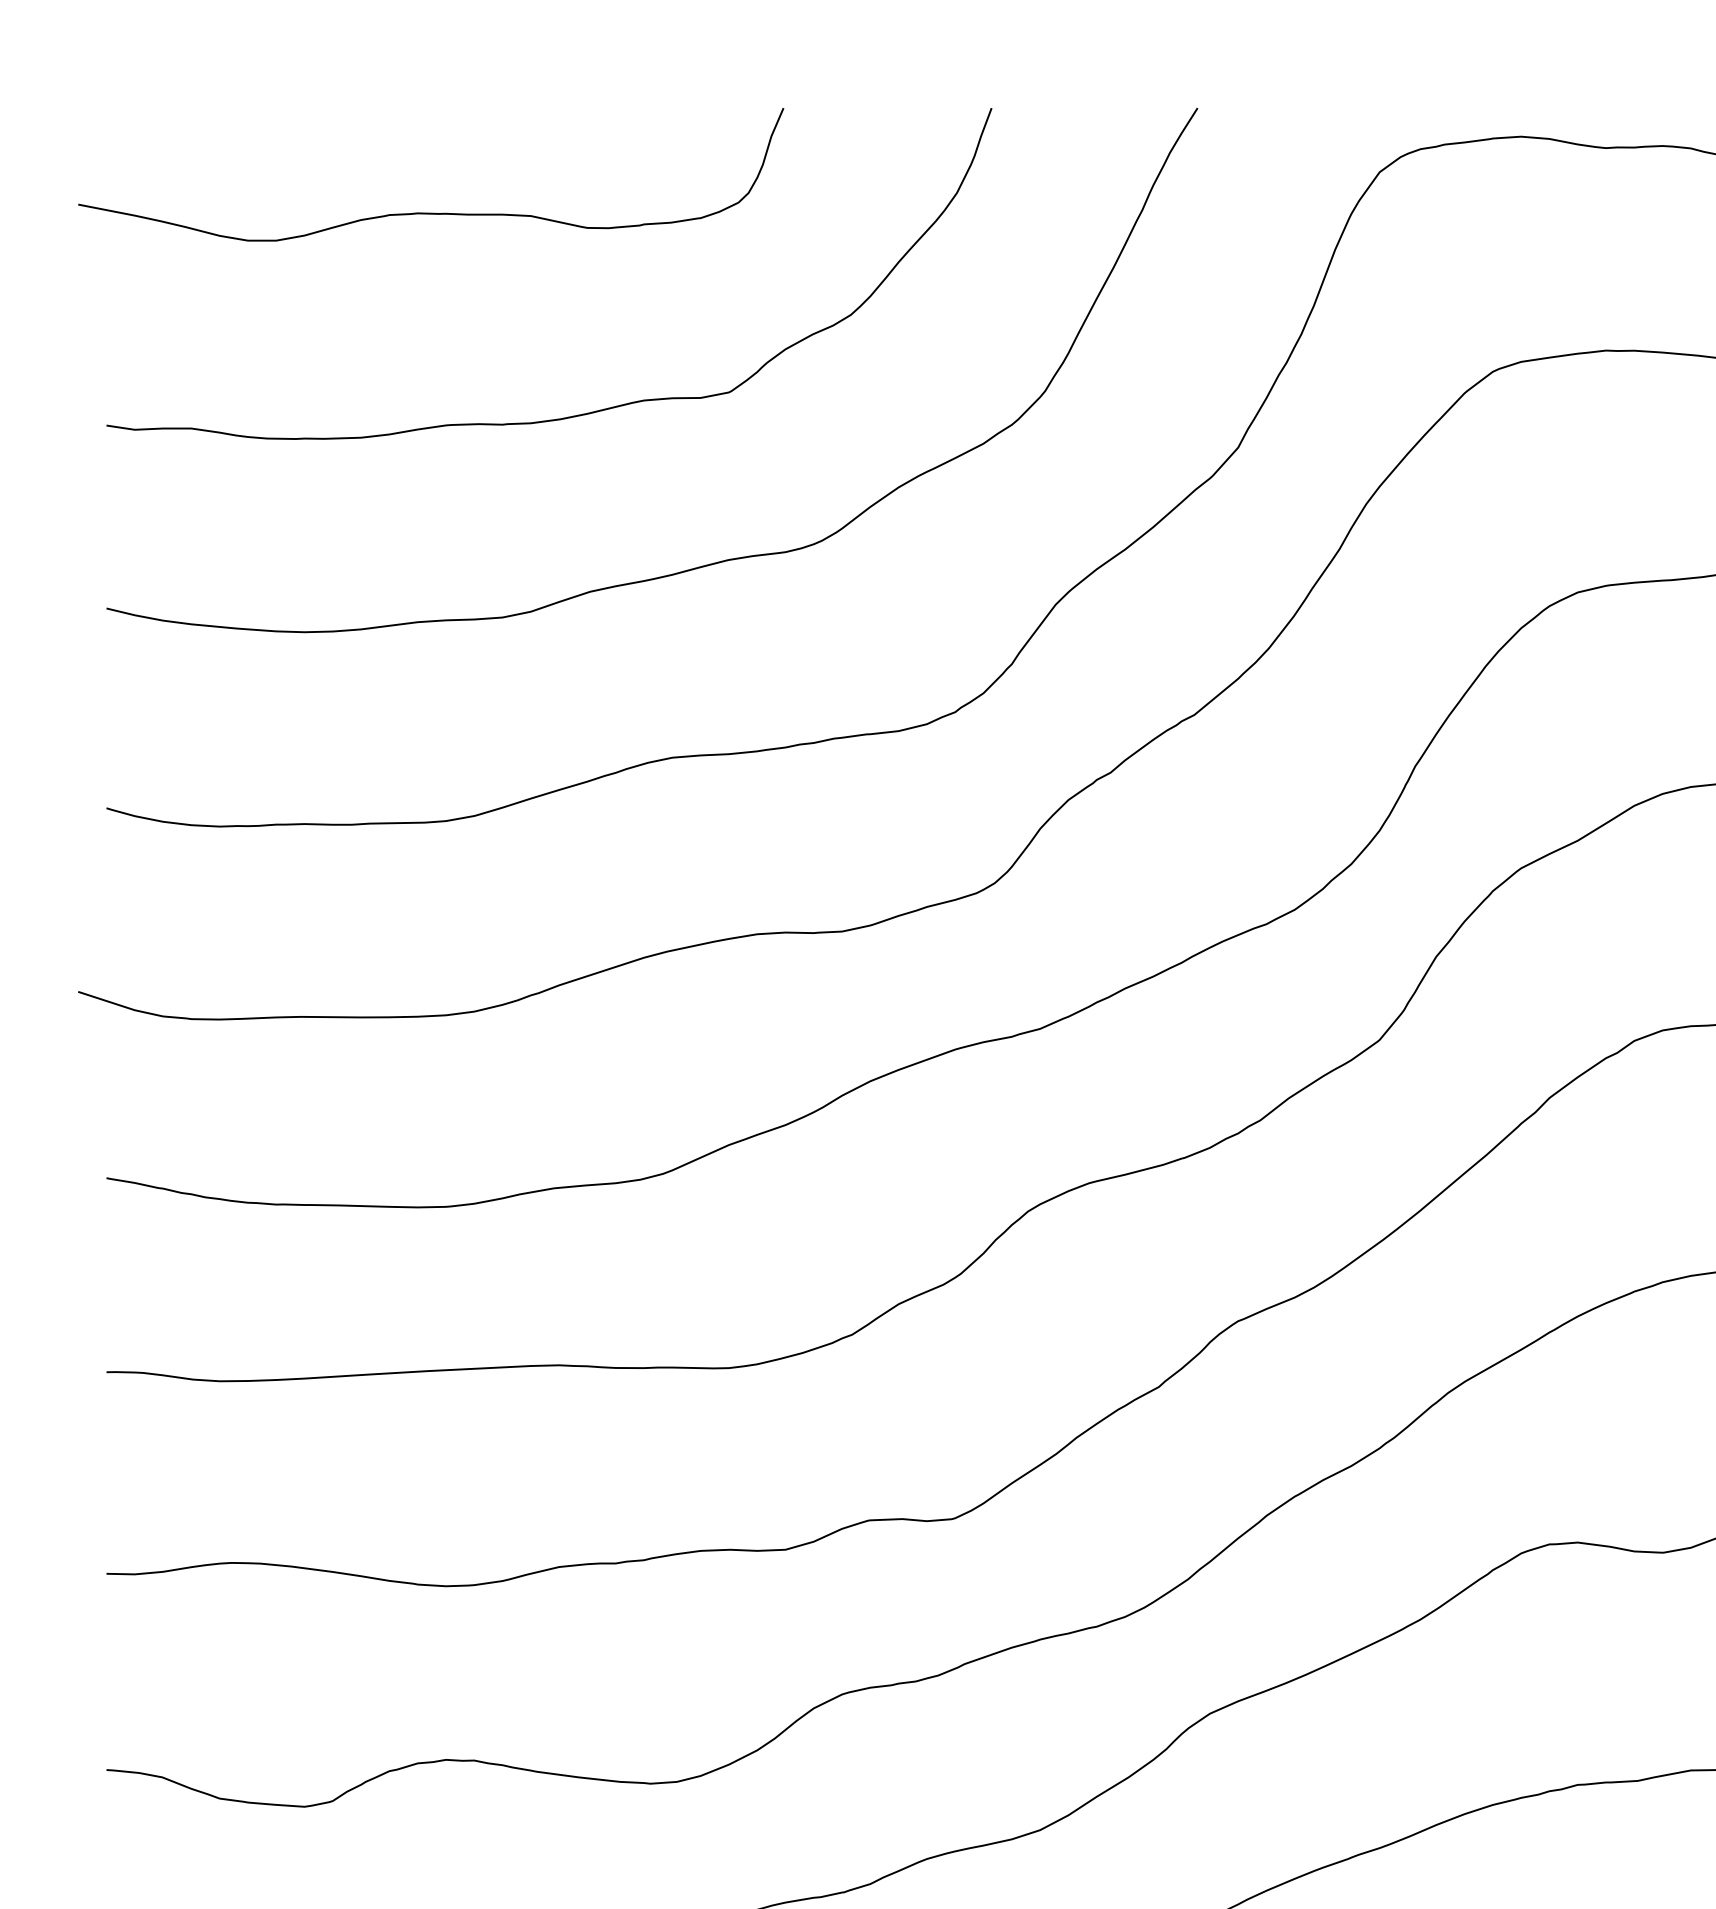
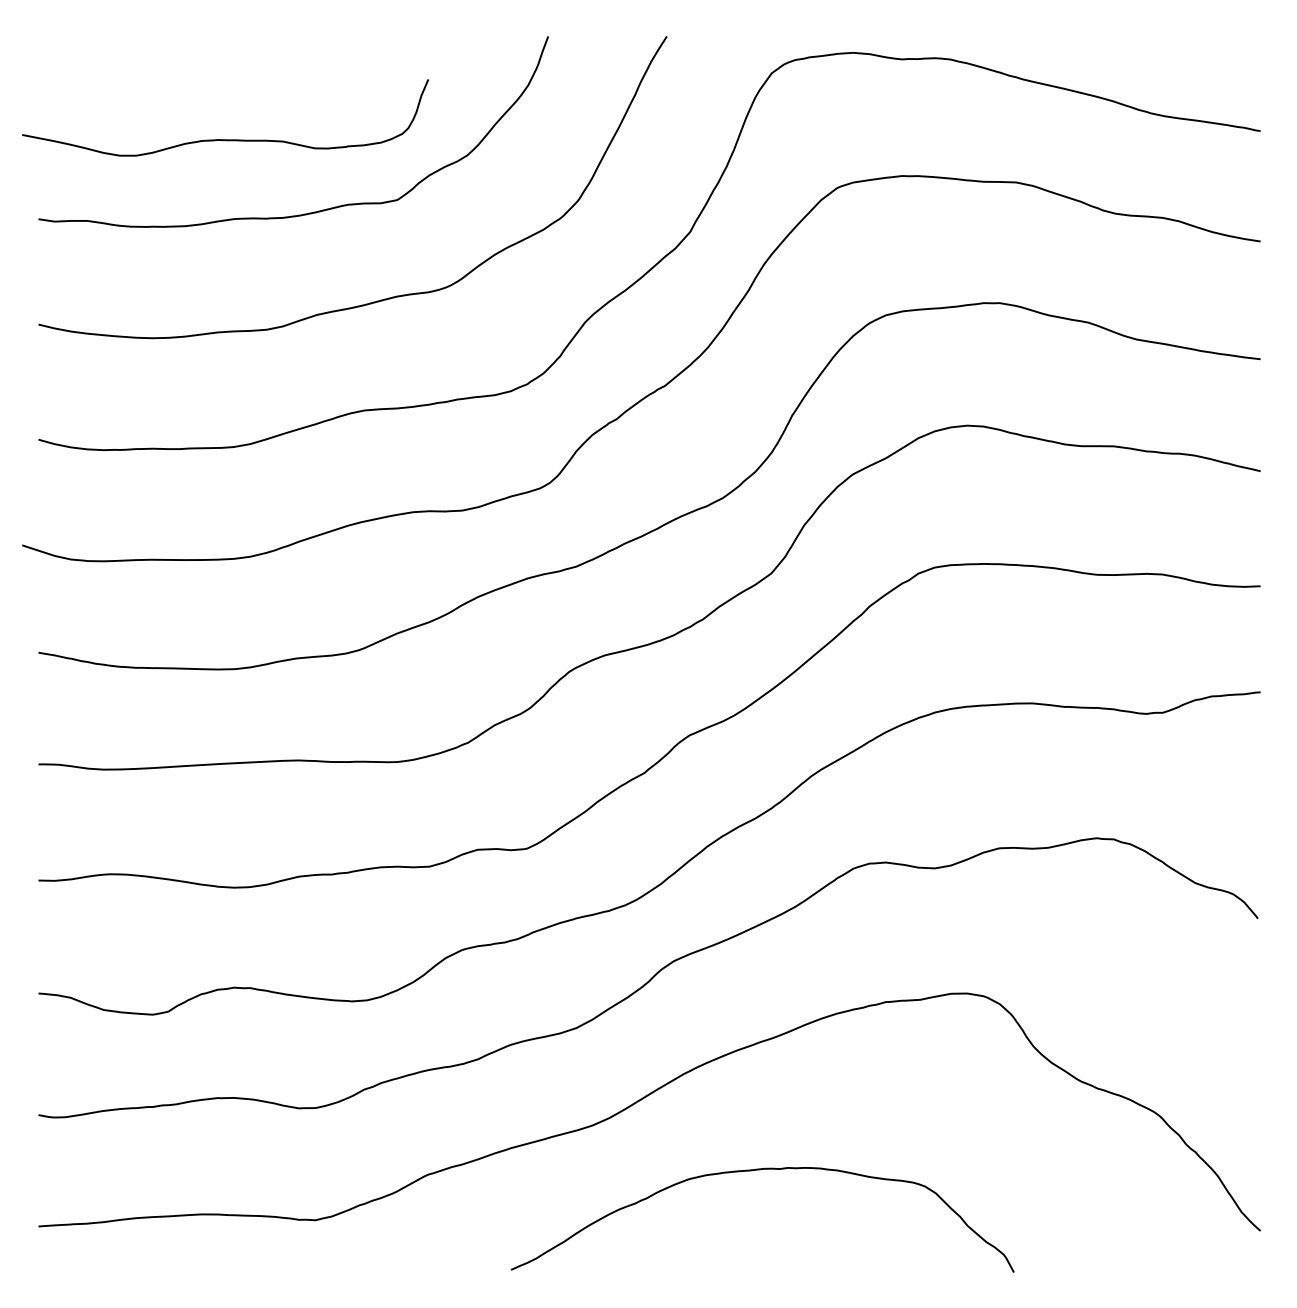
curve: (431, 212) -> (225, 139), moved

